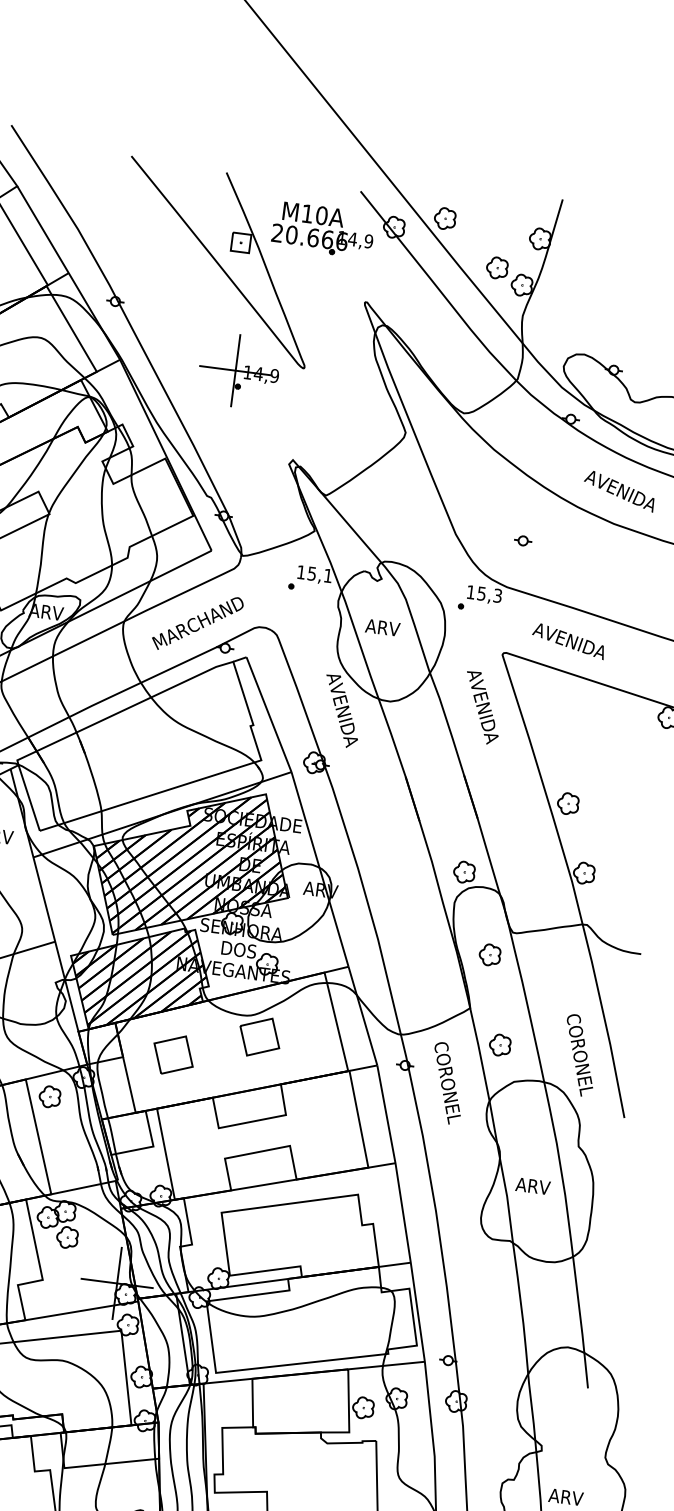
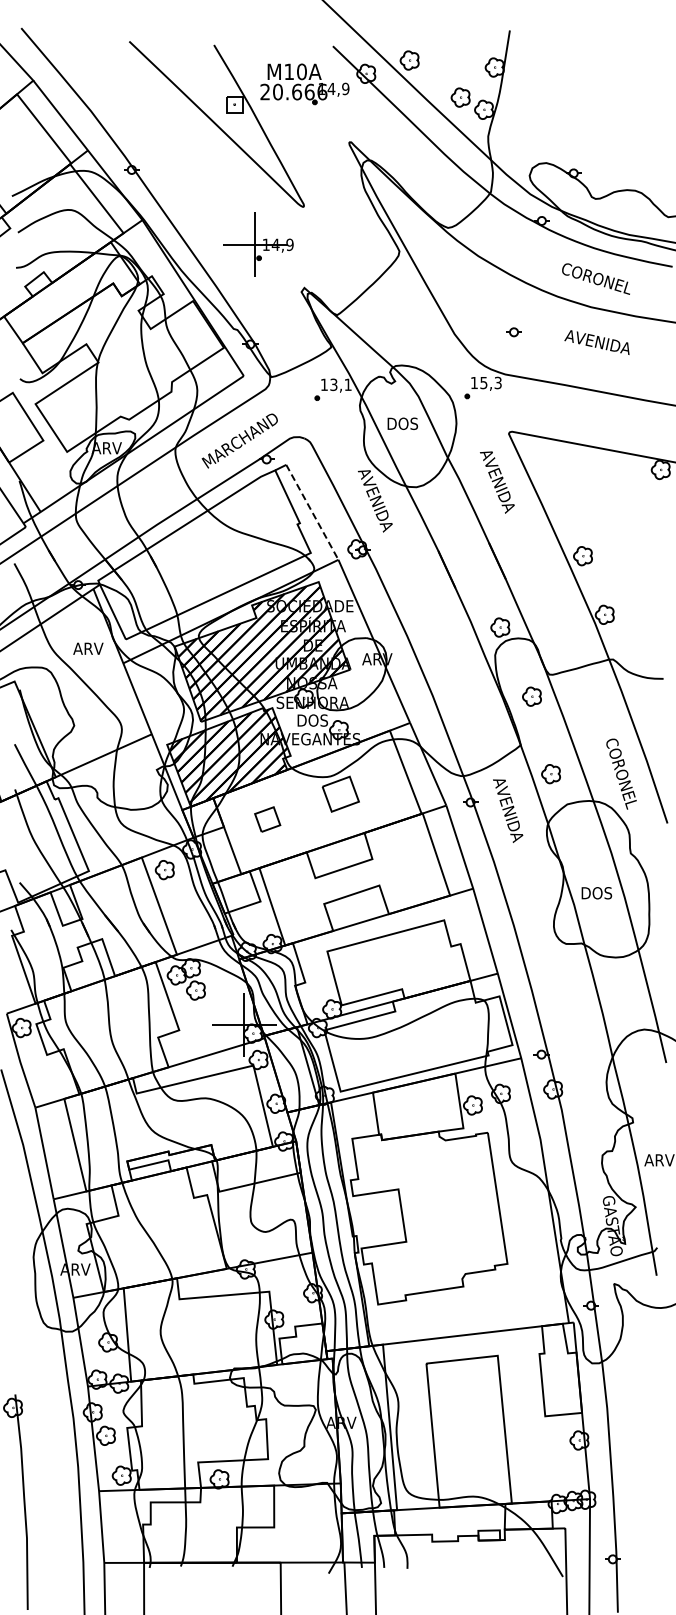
part: (239, 371) -> (258, 244), moved
text: (621, 491) -> (594, 278), AVENIDA -> CORONEL
text: (311, 572) -> (333, 383), 15,1 -> 13,1
text: (383, 627) -> (402, 423), ARV -> DOS
text: (568, 641) -> (596, 342), moved
line: (269, 714) -> (312, 512), solid -> dashed
part: (173, 1054) -> (267, 819), size x0.7
text: (446, 1083) -> (508, 813), CORONEL -> AVENIDA
text: (533, 1186) -> (596, 893), ARV -> DOS

